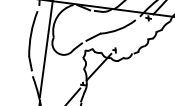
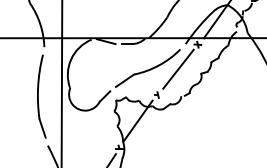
line: (132, 33) -> (178, 68), added

